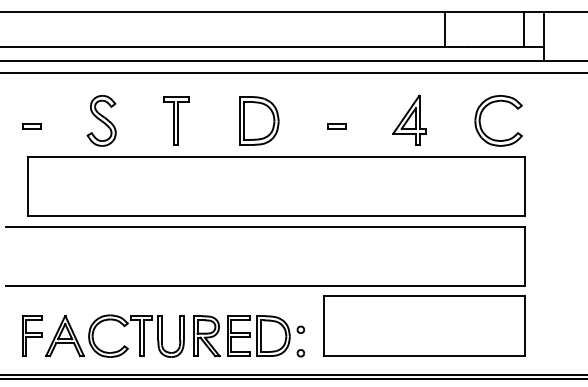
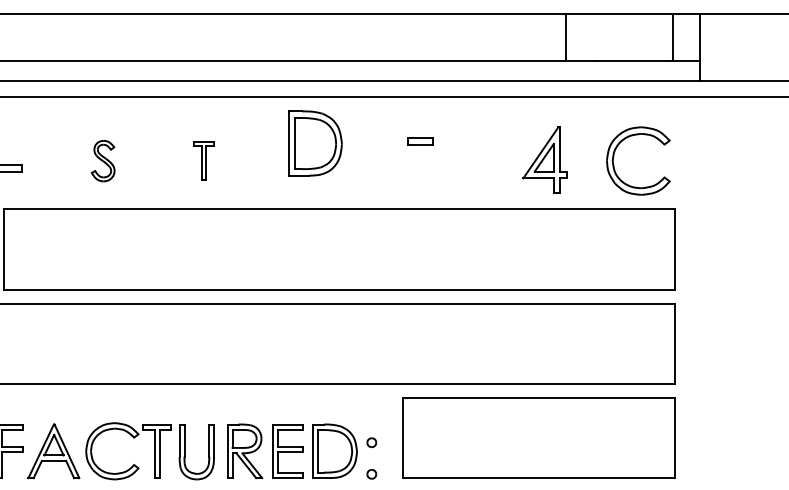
part: (409, 119) -> (545, 159), moved
part: (101, 120) -> (103, 160), size x0.6
part: (176, 120) -> (204, 160), size x0.6
part: (259, 120) -> (316, 142), moved
part: (336, 126) -> (419, 141), moved

